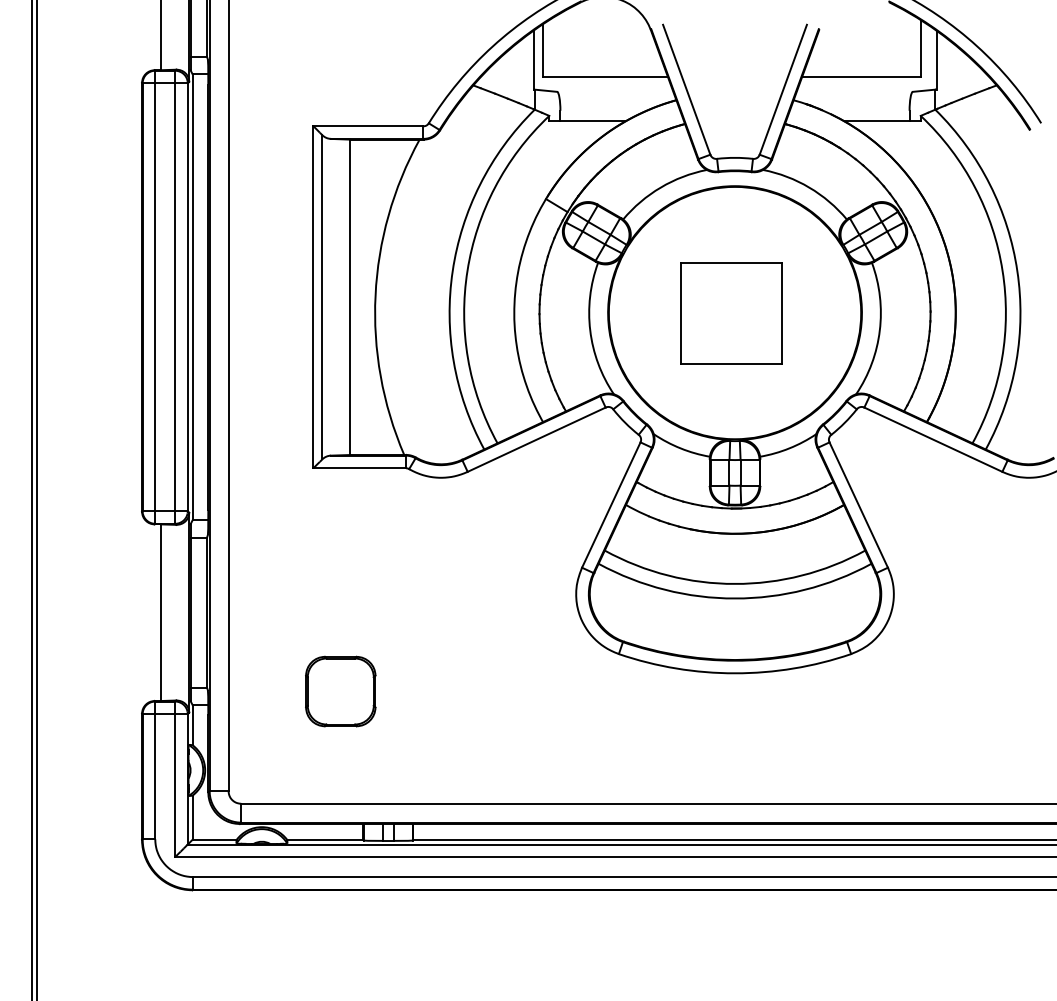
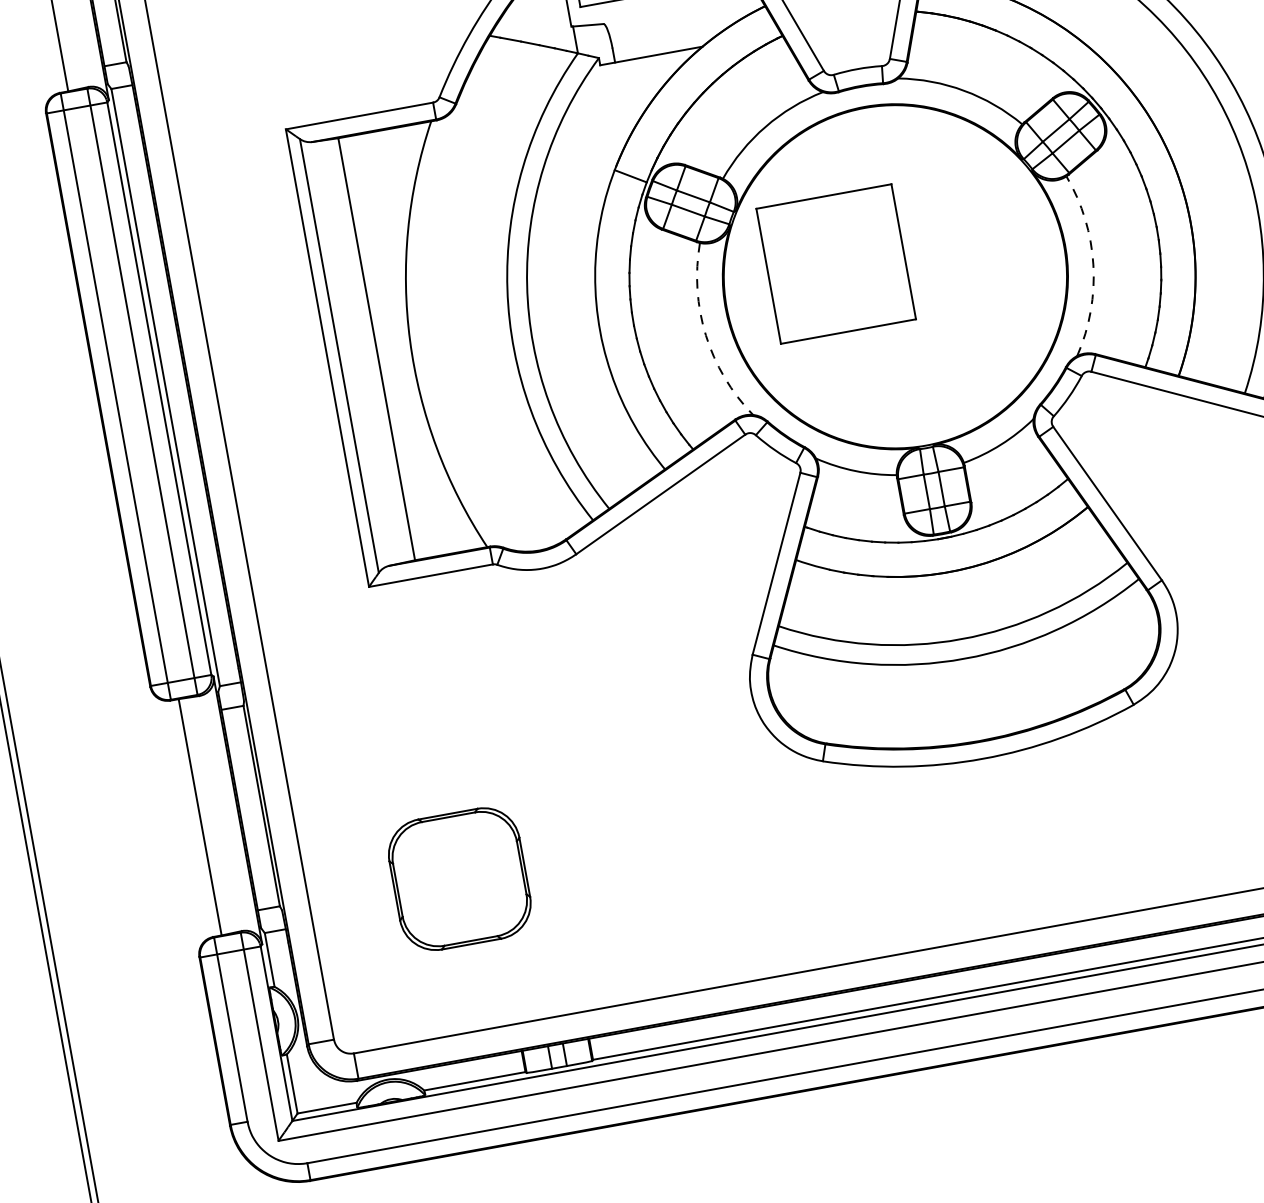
part: (731, 313) -> (835, 264), moved
arc: (590, 330) -> (706, 335), solid -> dashed
arc: (879, 330) -> (1092, 264), solid -> dashed
part: (340, 691) -> (459, 879), size x1.4

